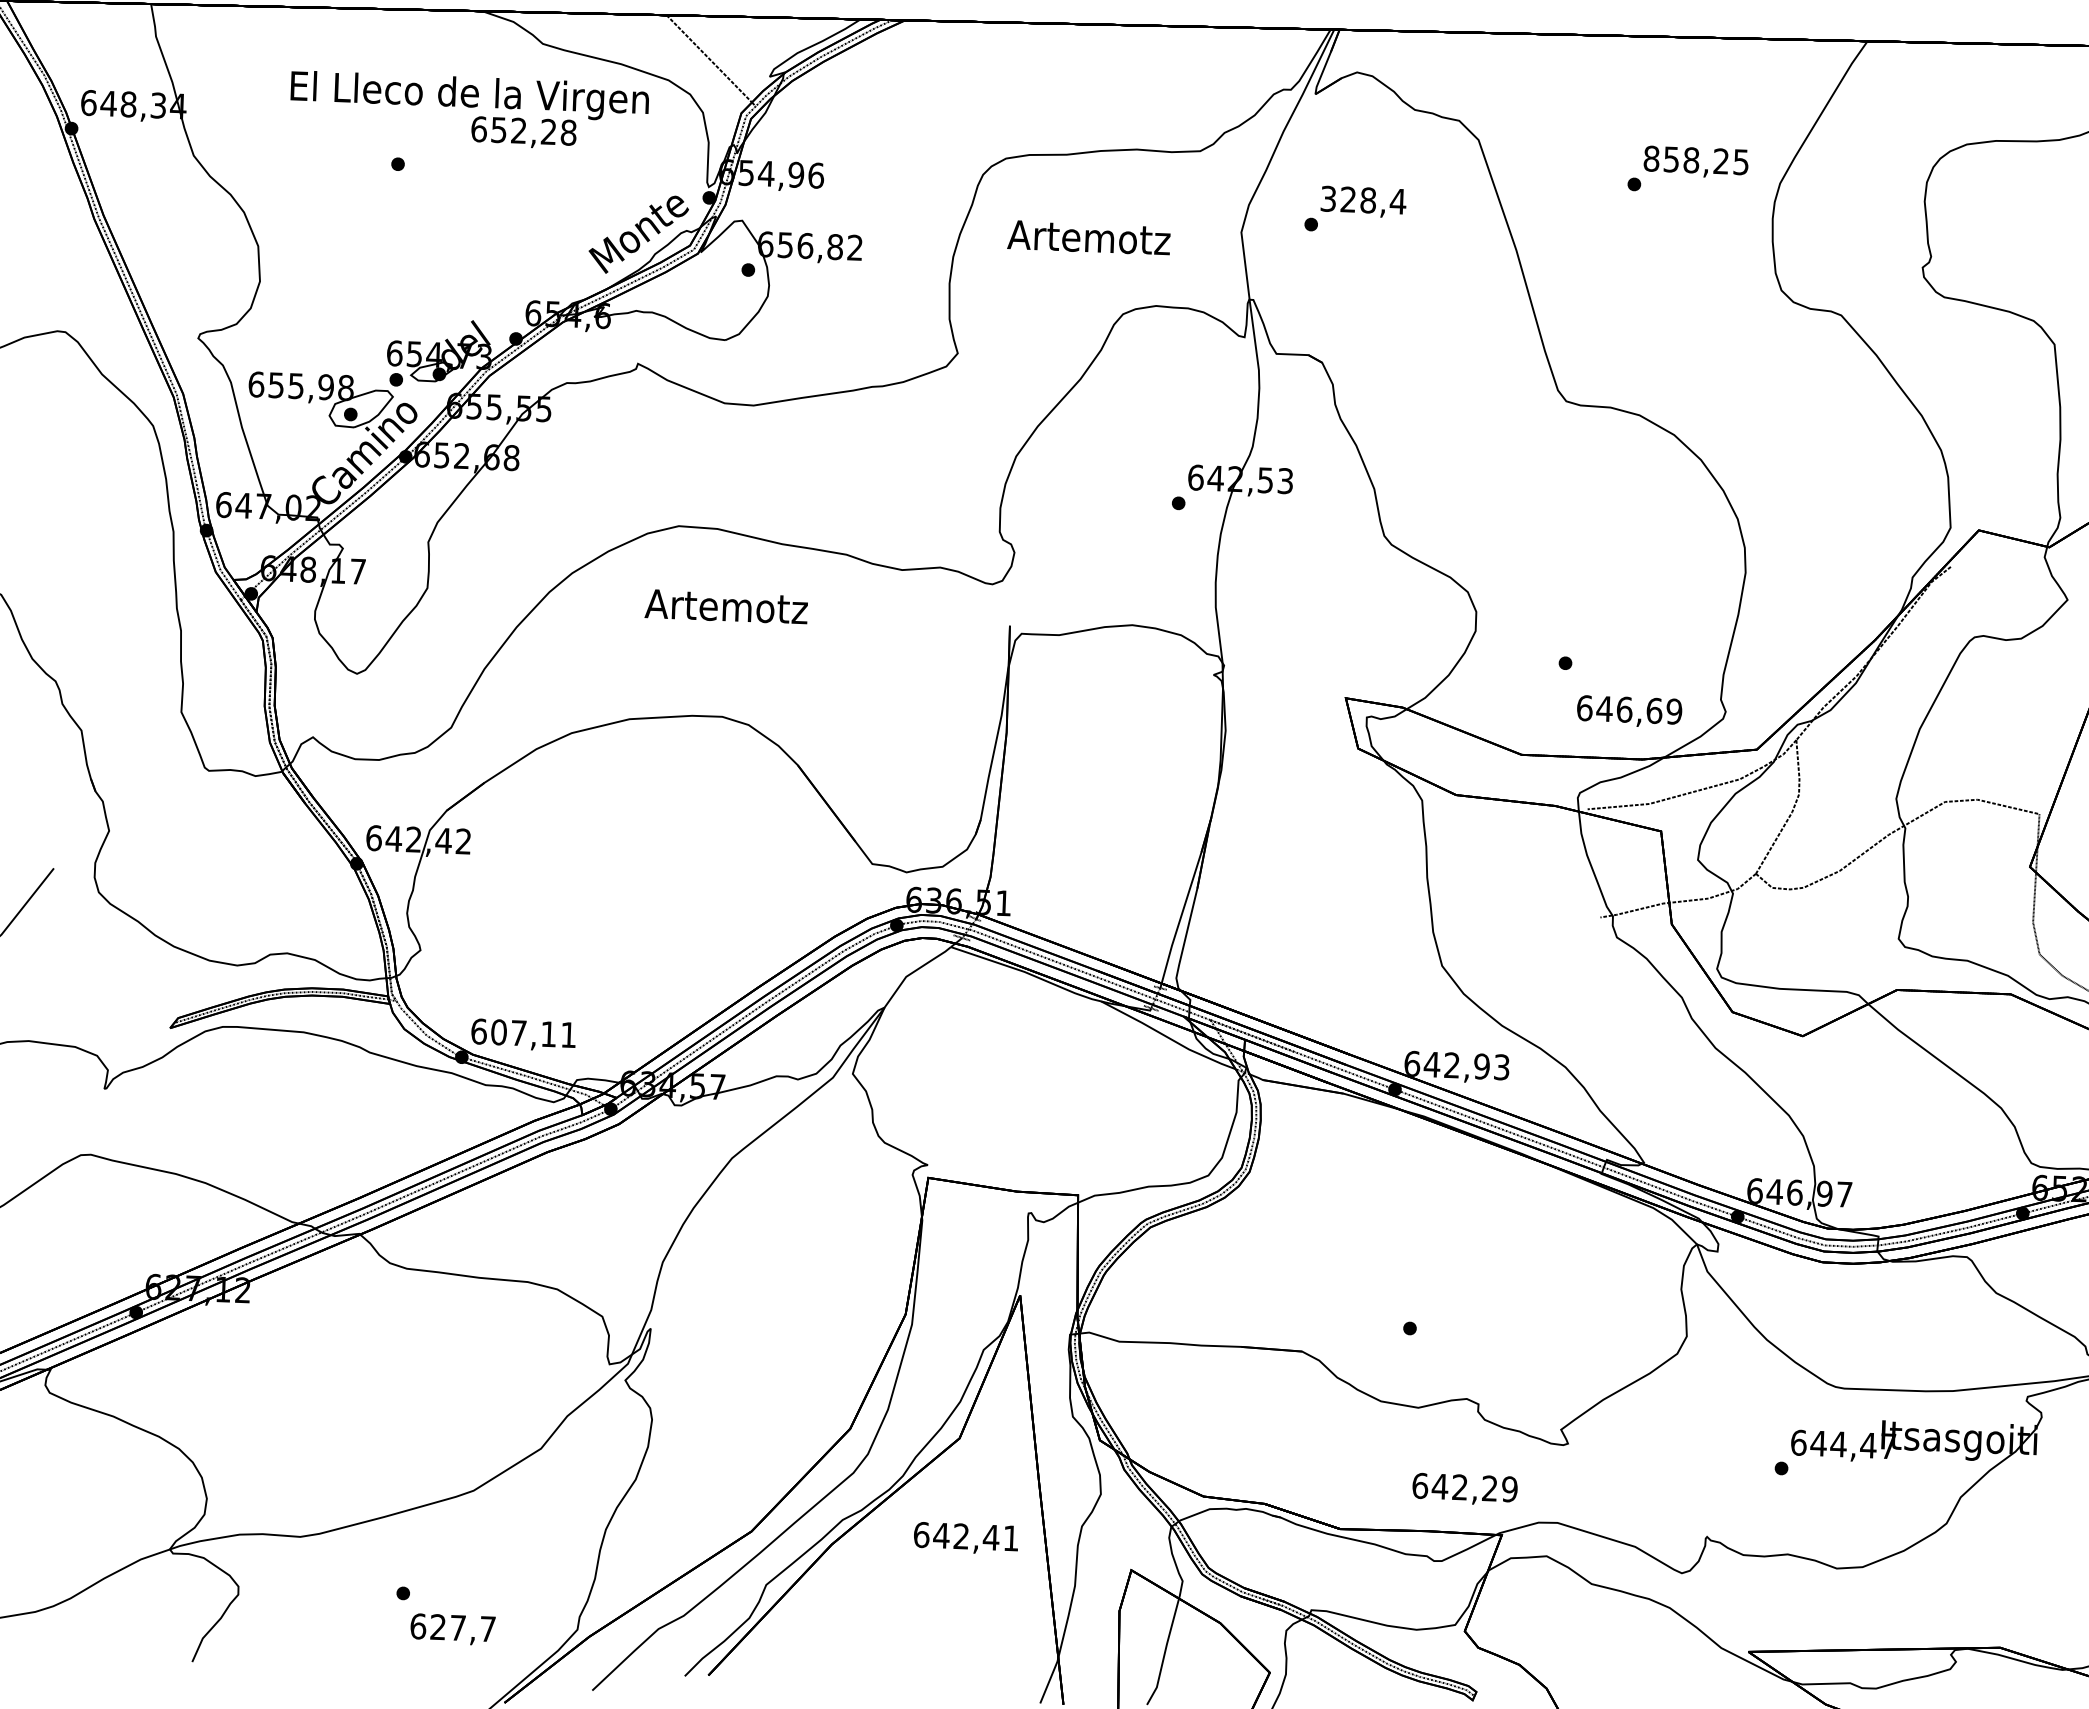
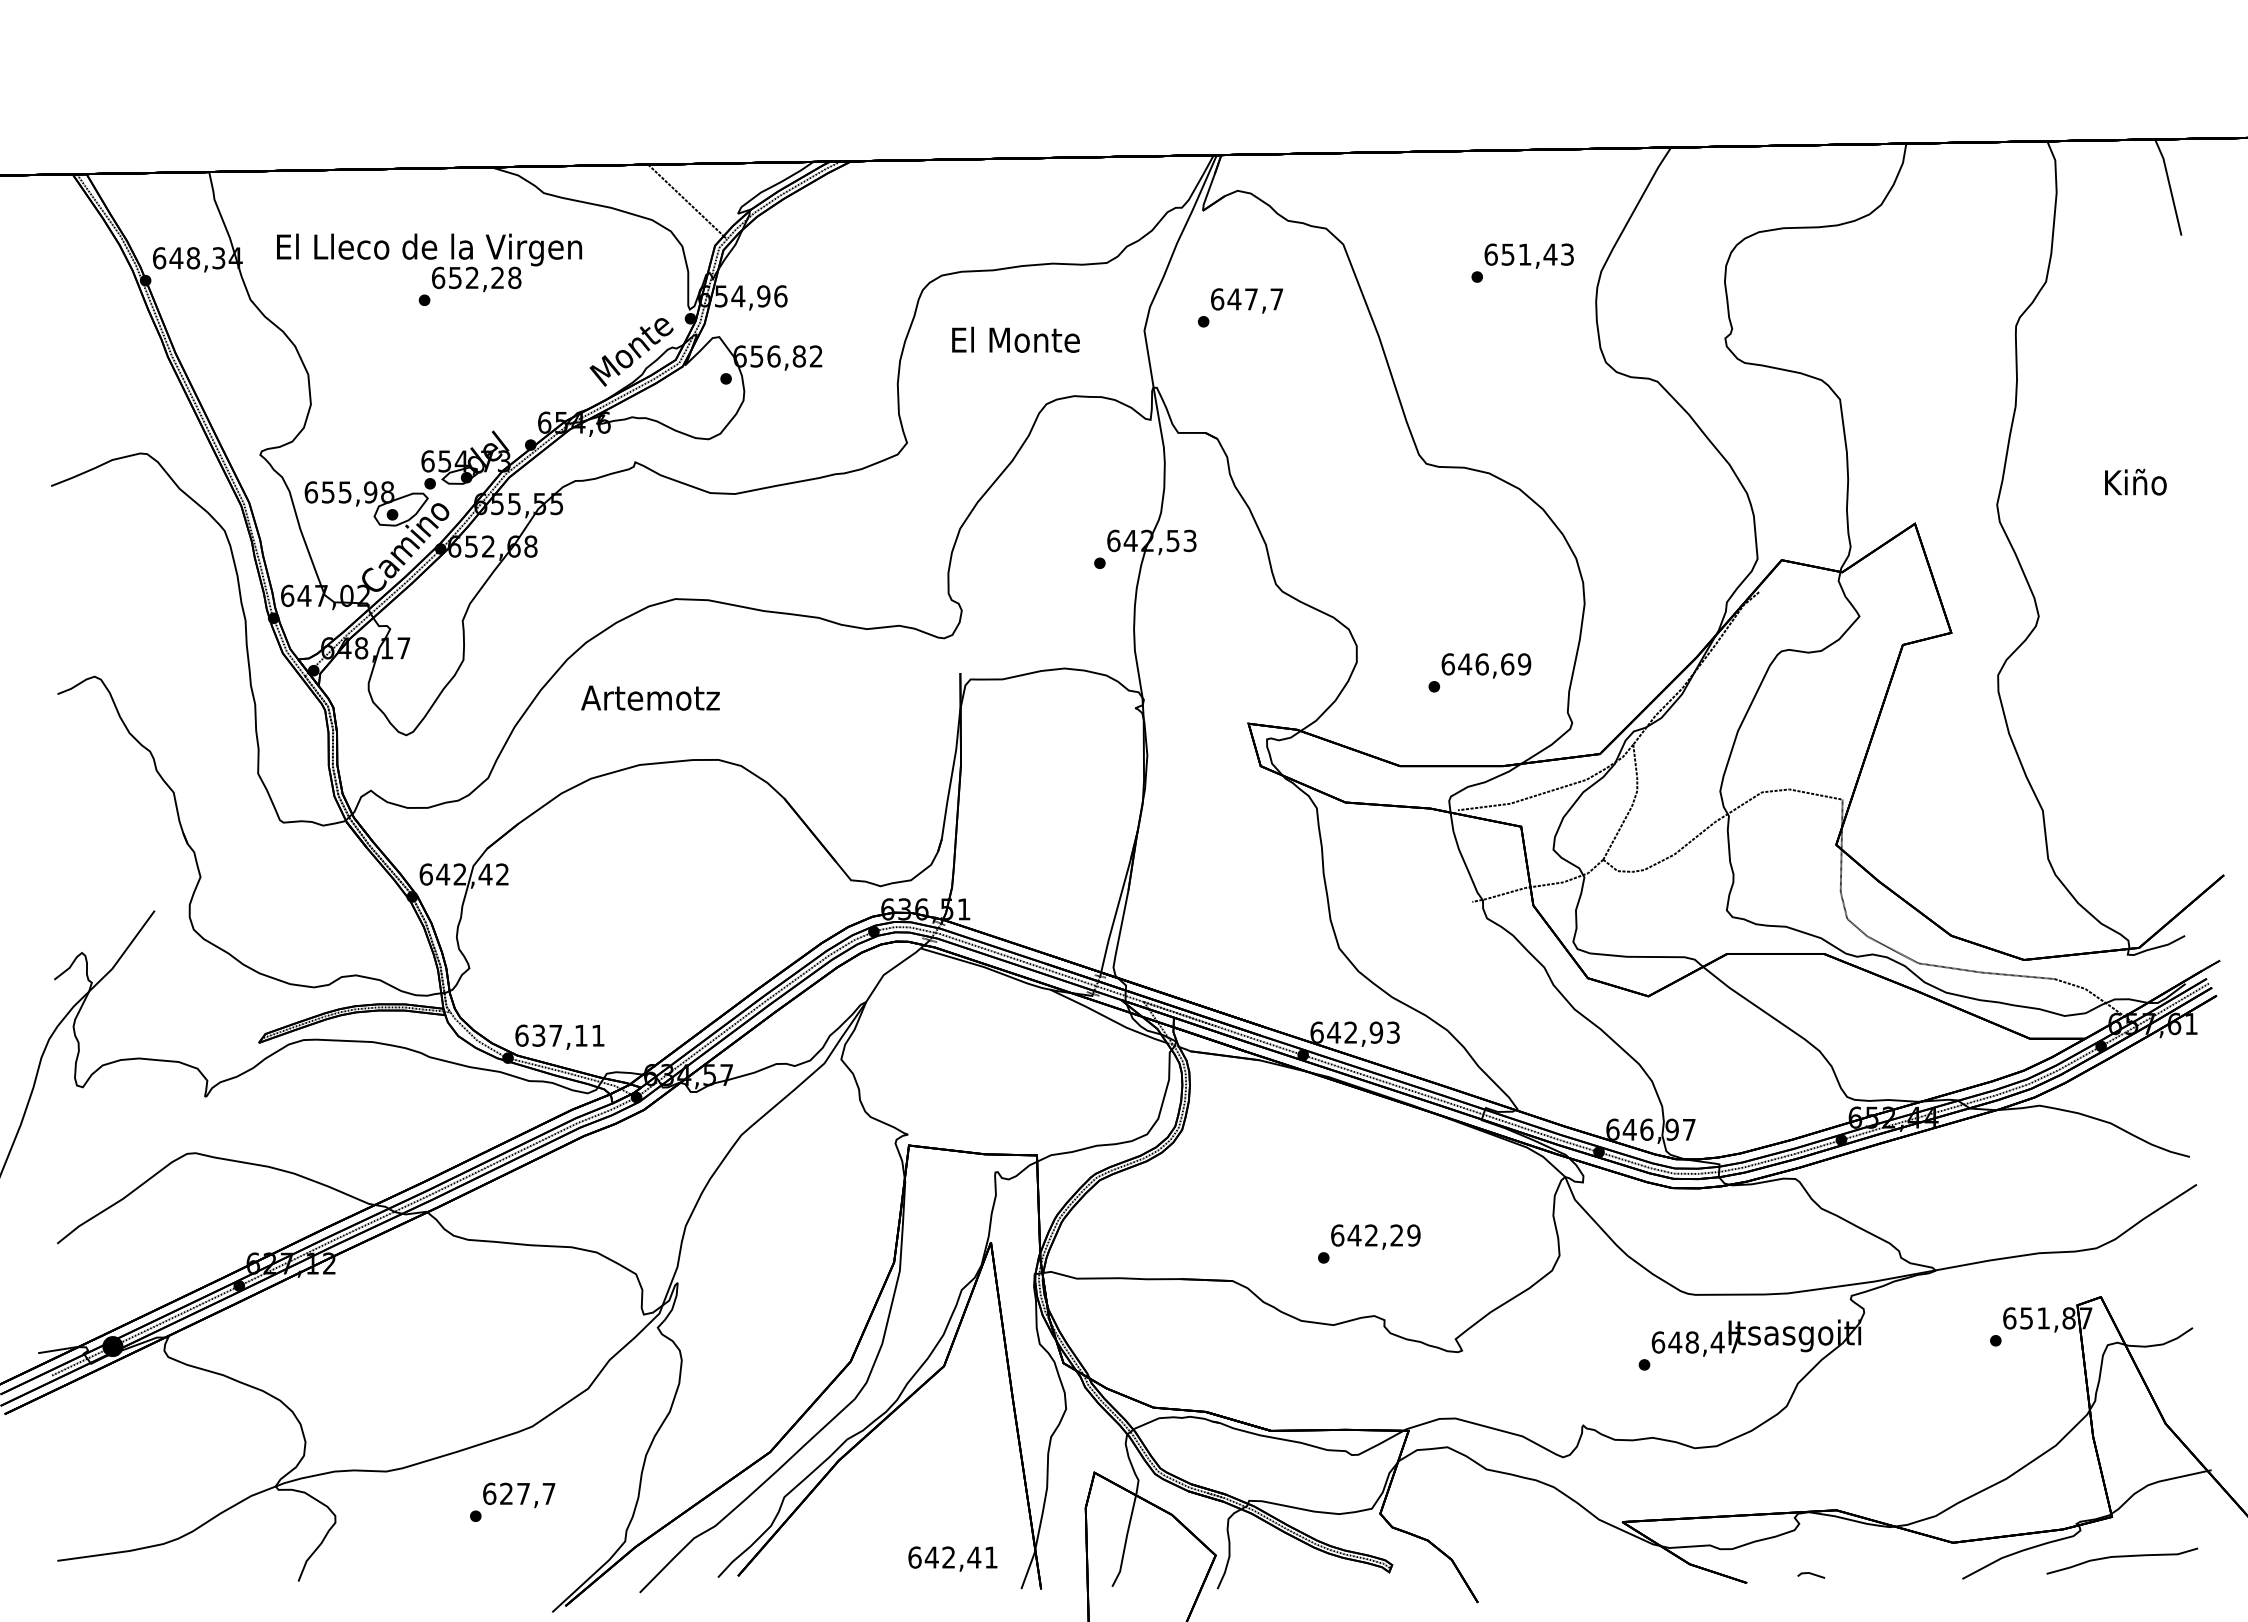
text: (469, 110) -> (429, 262), moved
text: (1695, 160) -> (1528, 254), 858,25 -> 651,43
text: (1363, 200) -> (1247, 299), 328,4 -> 647,7
text: (1088, 236) -> (1014, 339), Artemotz -> El Monte
text: (726, 606) -> (650, 697), moved
text: (1629, 711) -> (1486, 665), moved
text: (498, 1032) -> (538, 1035), 607,11 -> 637,11
text: (1838, 1444) -> (1692, 1342), 644,47 -> 648,47
text: (1464, 1488) -> (1375, 1236), moved
text: (965, 1537) -> (952, 1558), moved
text: (453, 1629) -> (519, 1495), moved

